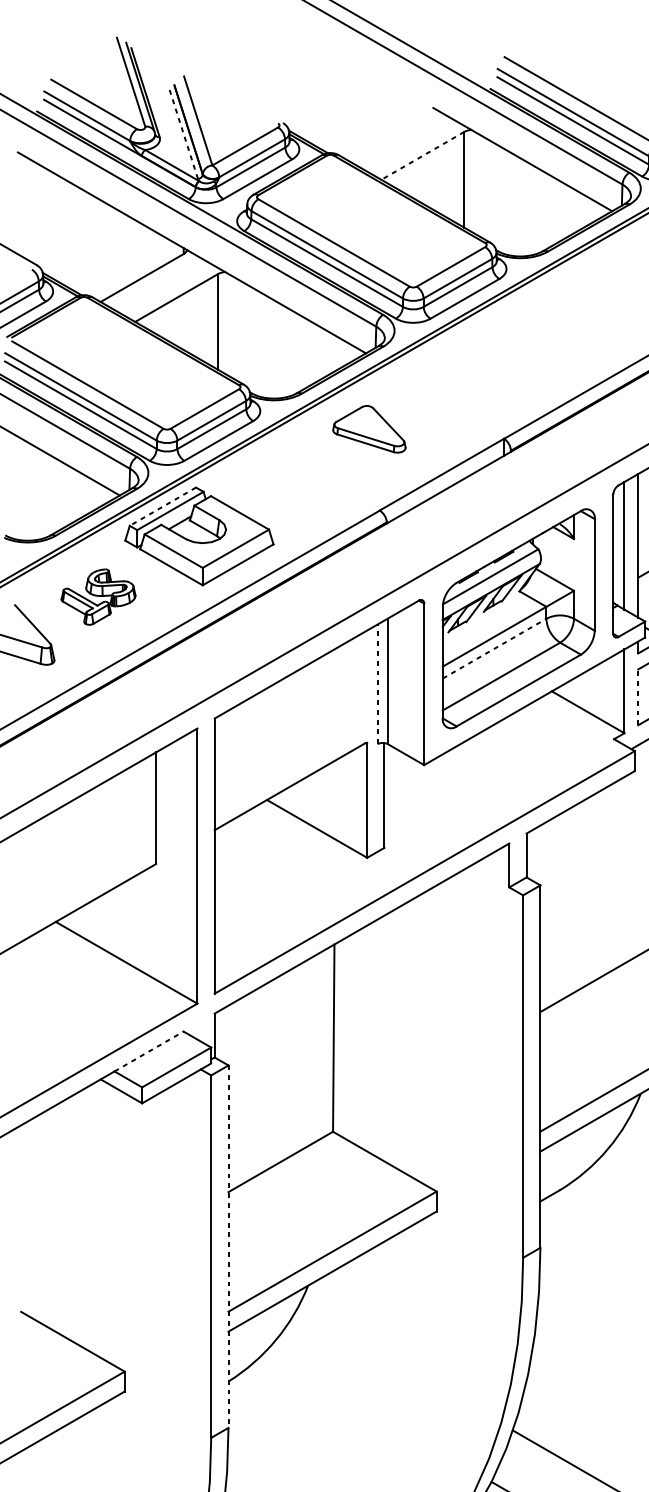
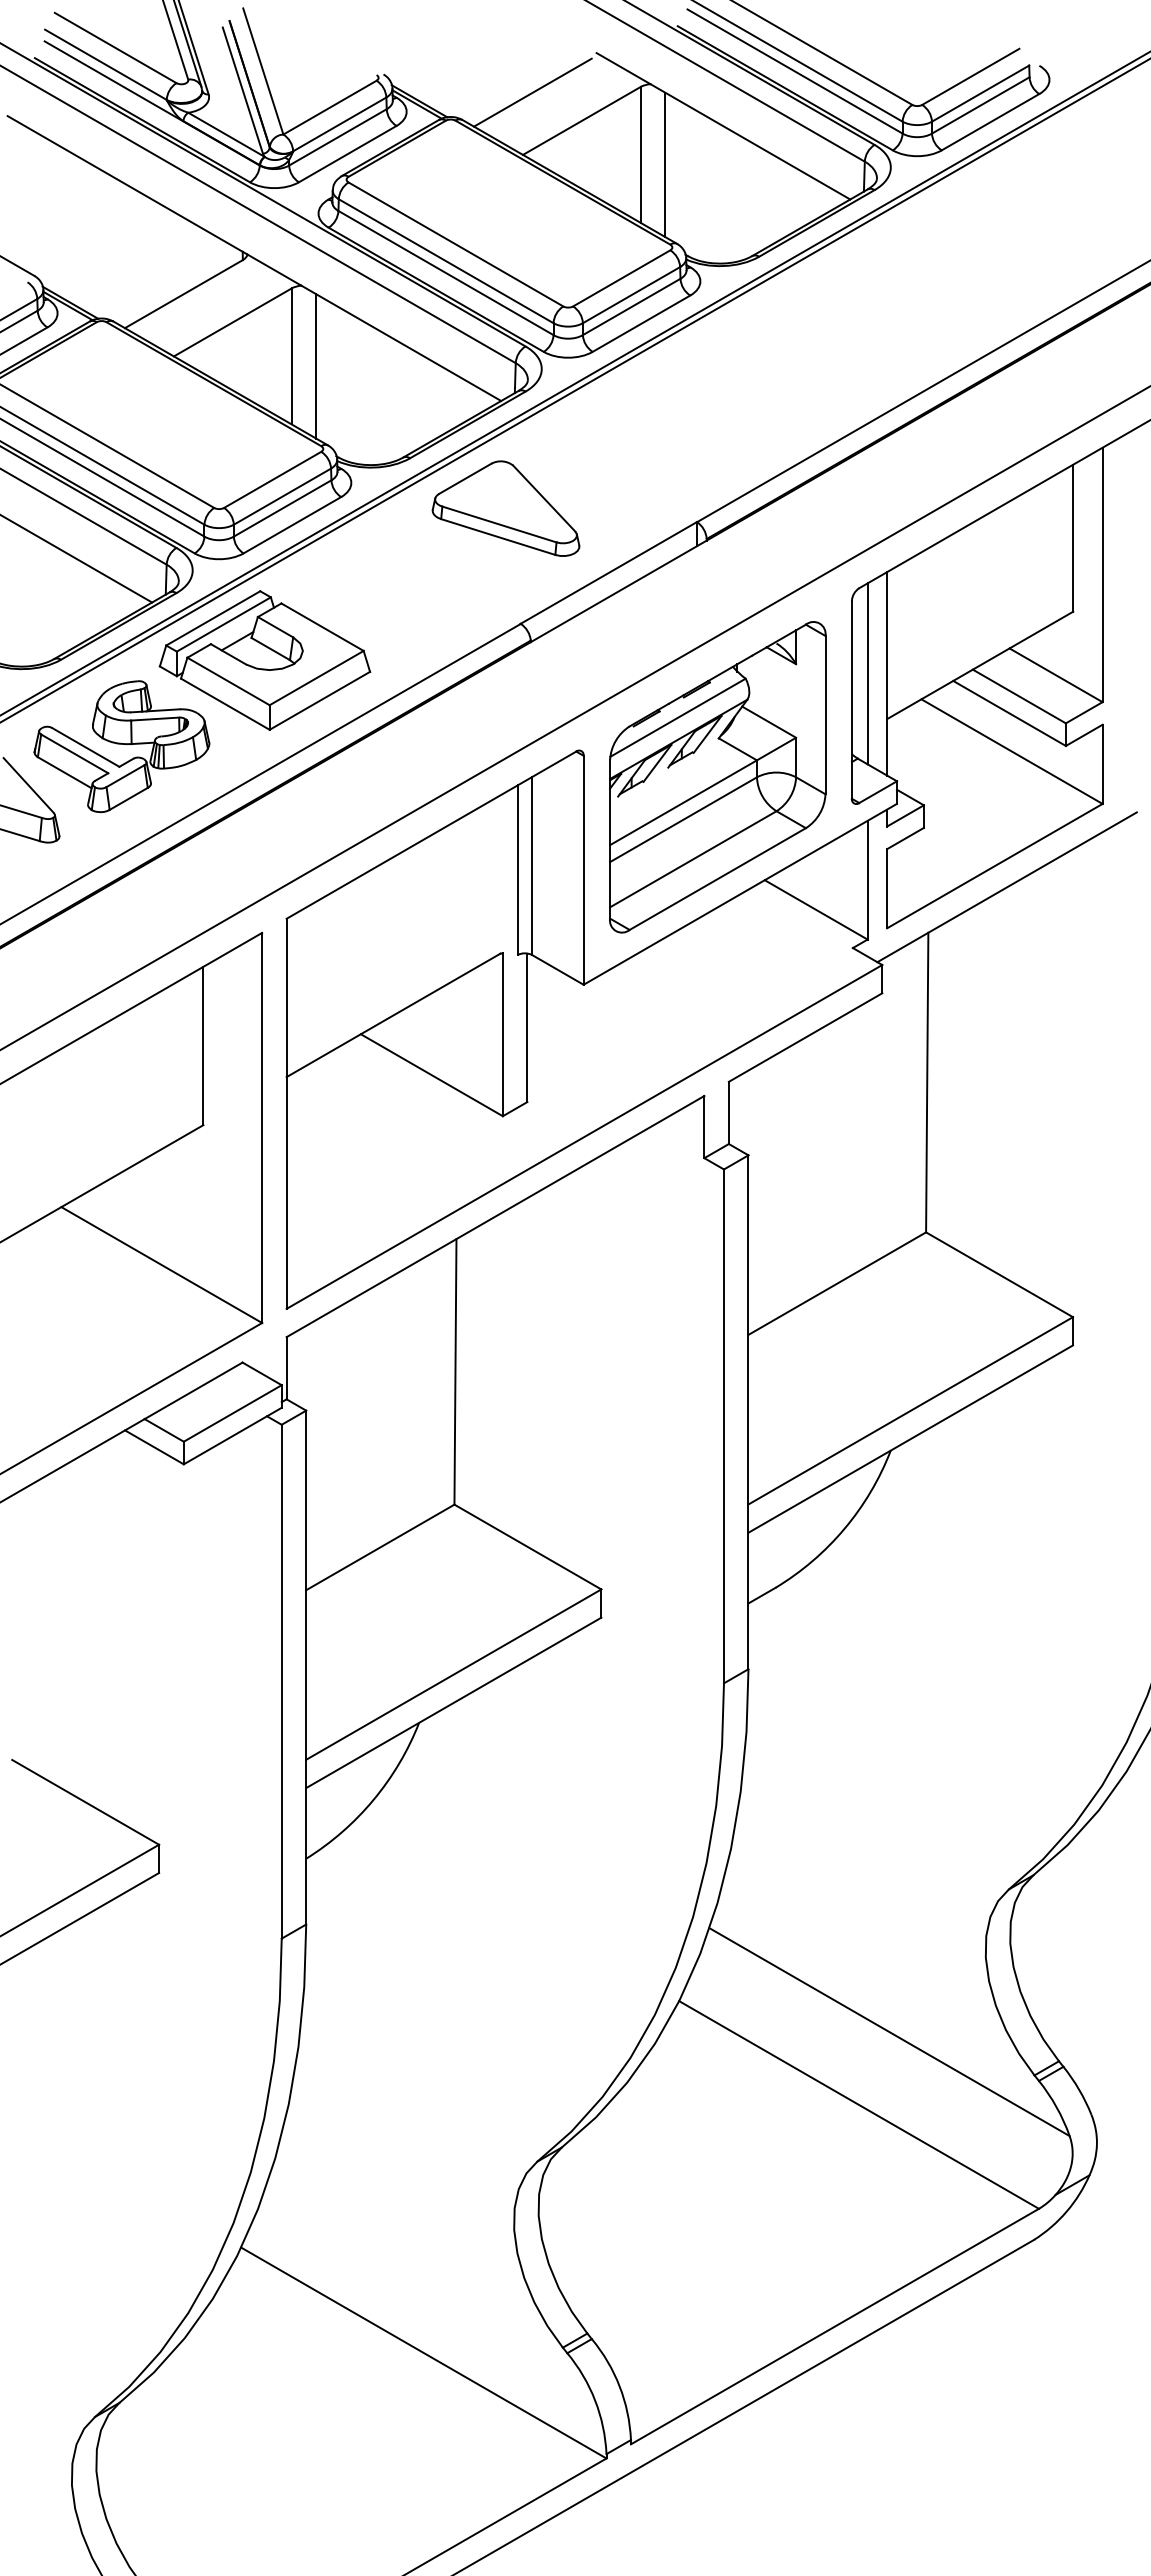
line: (183, 134) -> (242, 90), dashed -> solid
line: (388, 135) -> (532, 92), added
line: (422, 155) -> (581, 120), dashed -> solid
line: (481, 186) -> (665, 164), added
line: (235, 329) -> (316, 366), added
part: (369, 429) -> (505, 508), size x1.43
line: (162, 506) -> (212, 618), dashed -> solid
part: (98, 597) -> (121, 746), size x1.67
line: (494, 648) -> (683, 819), dashed -> solid
line: (377, 684) -> (517, 870), dashed -> solid
line: (638, 697) -> (887, 888), dashed -> solid
line: (149, 1051) -> (193, 1390), dashed -> solid
line: (228, 1246) -> (306, 1667), dashed -> solid

